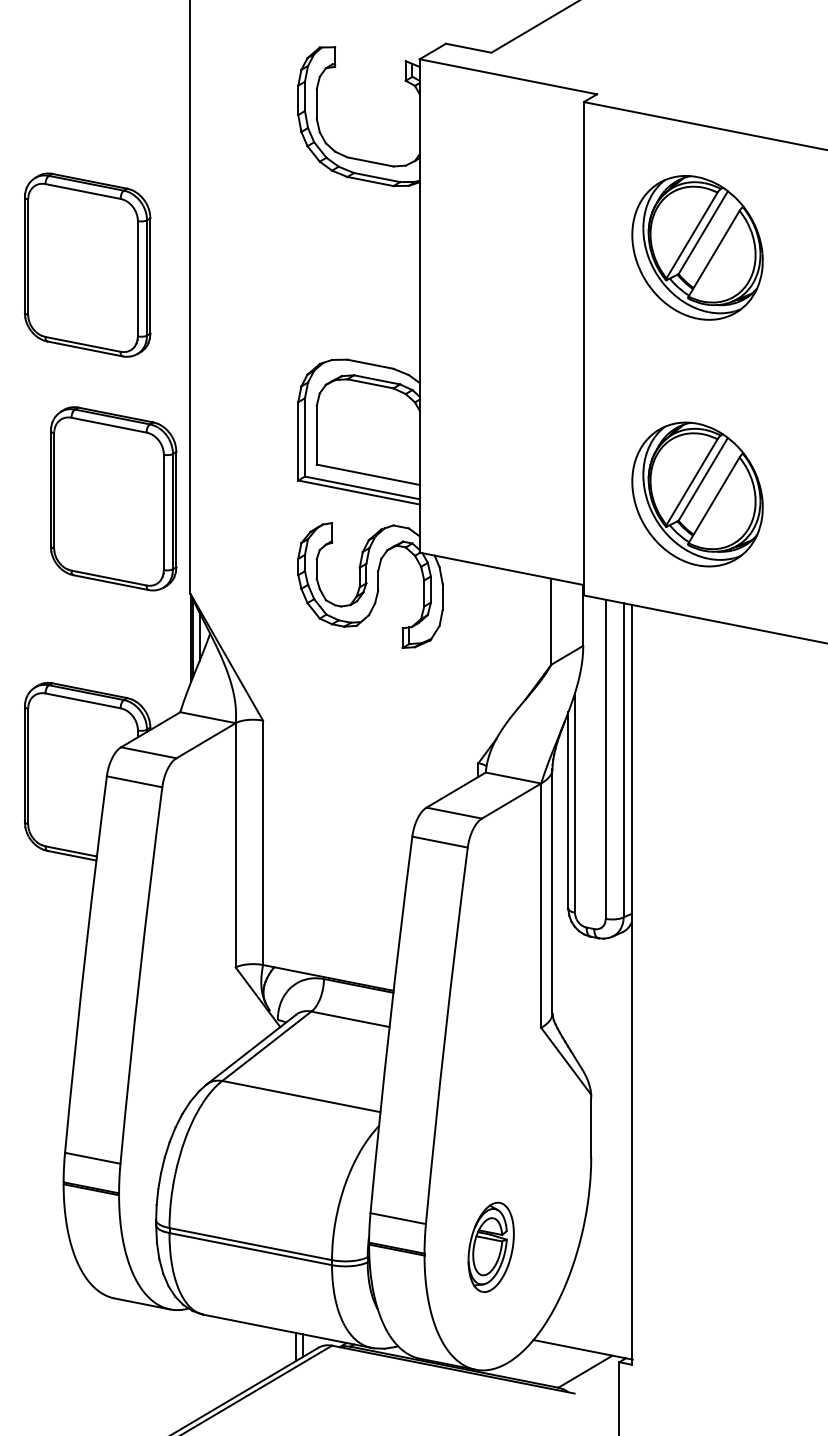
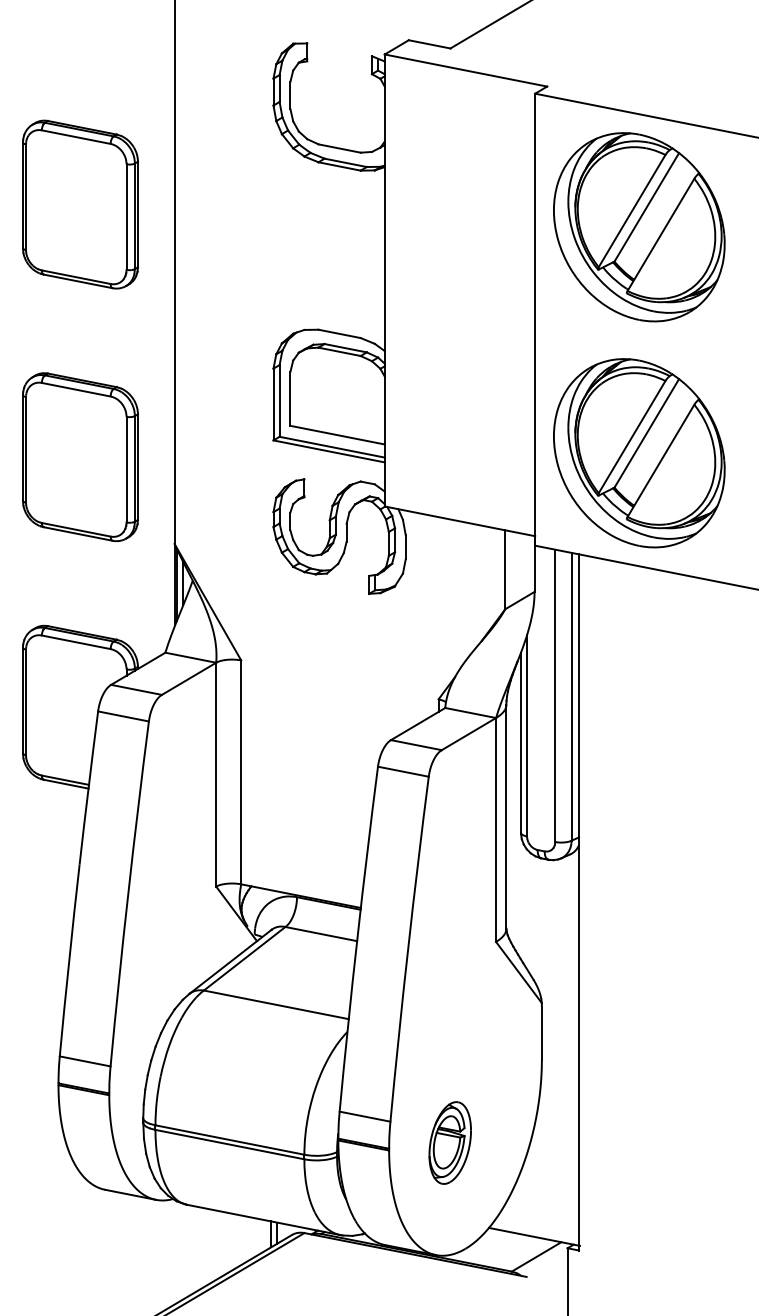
part: (697, 247) -> (639, 226), size x1.43
part: (87, 264) -> (80, 204), moved
part: (697, 494) -> (639, 453), size x1.43
part: (113, 498) -> (80, 456), moved

